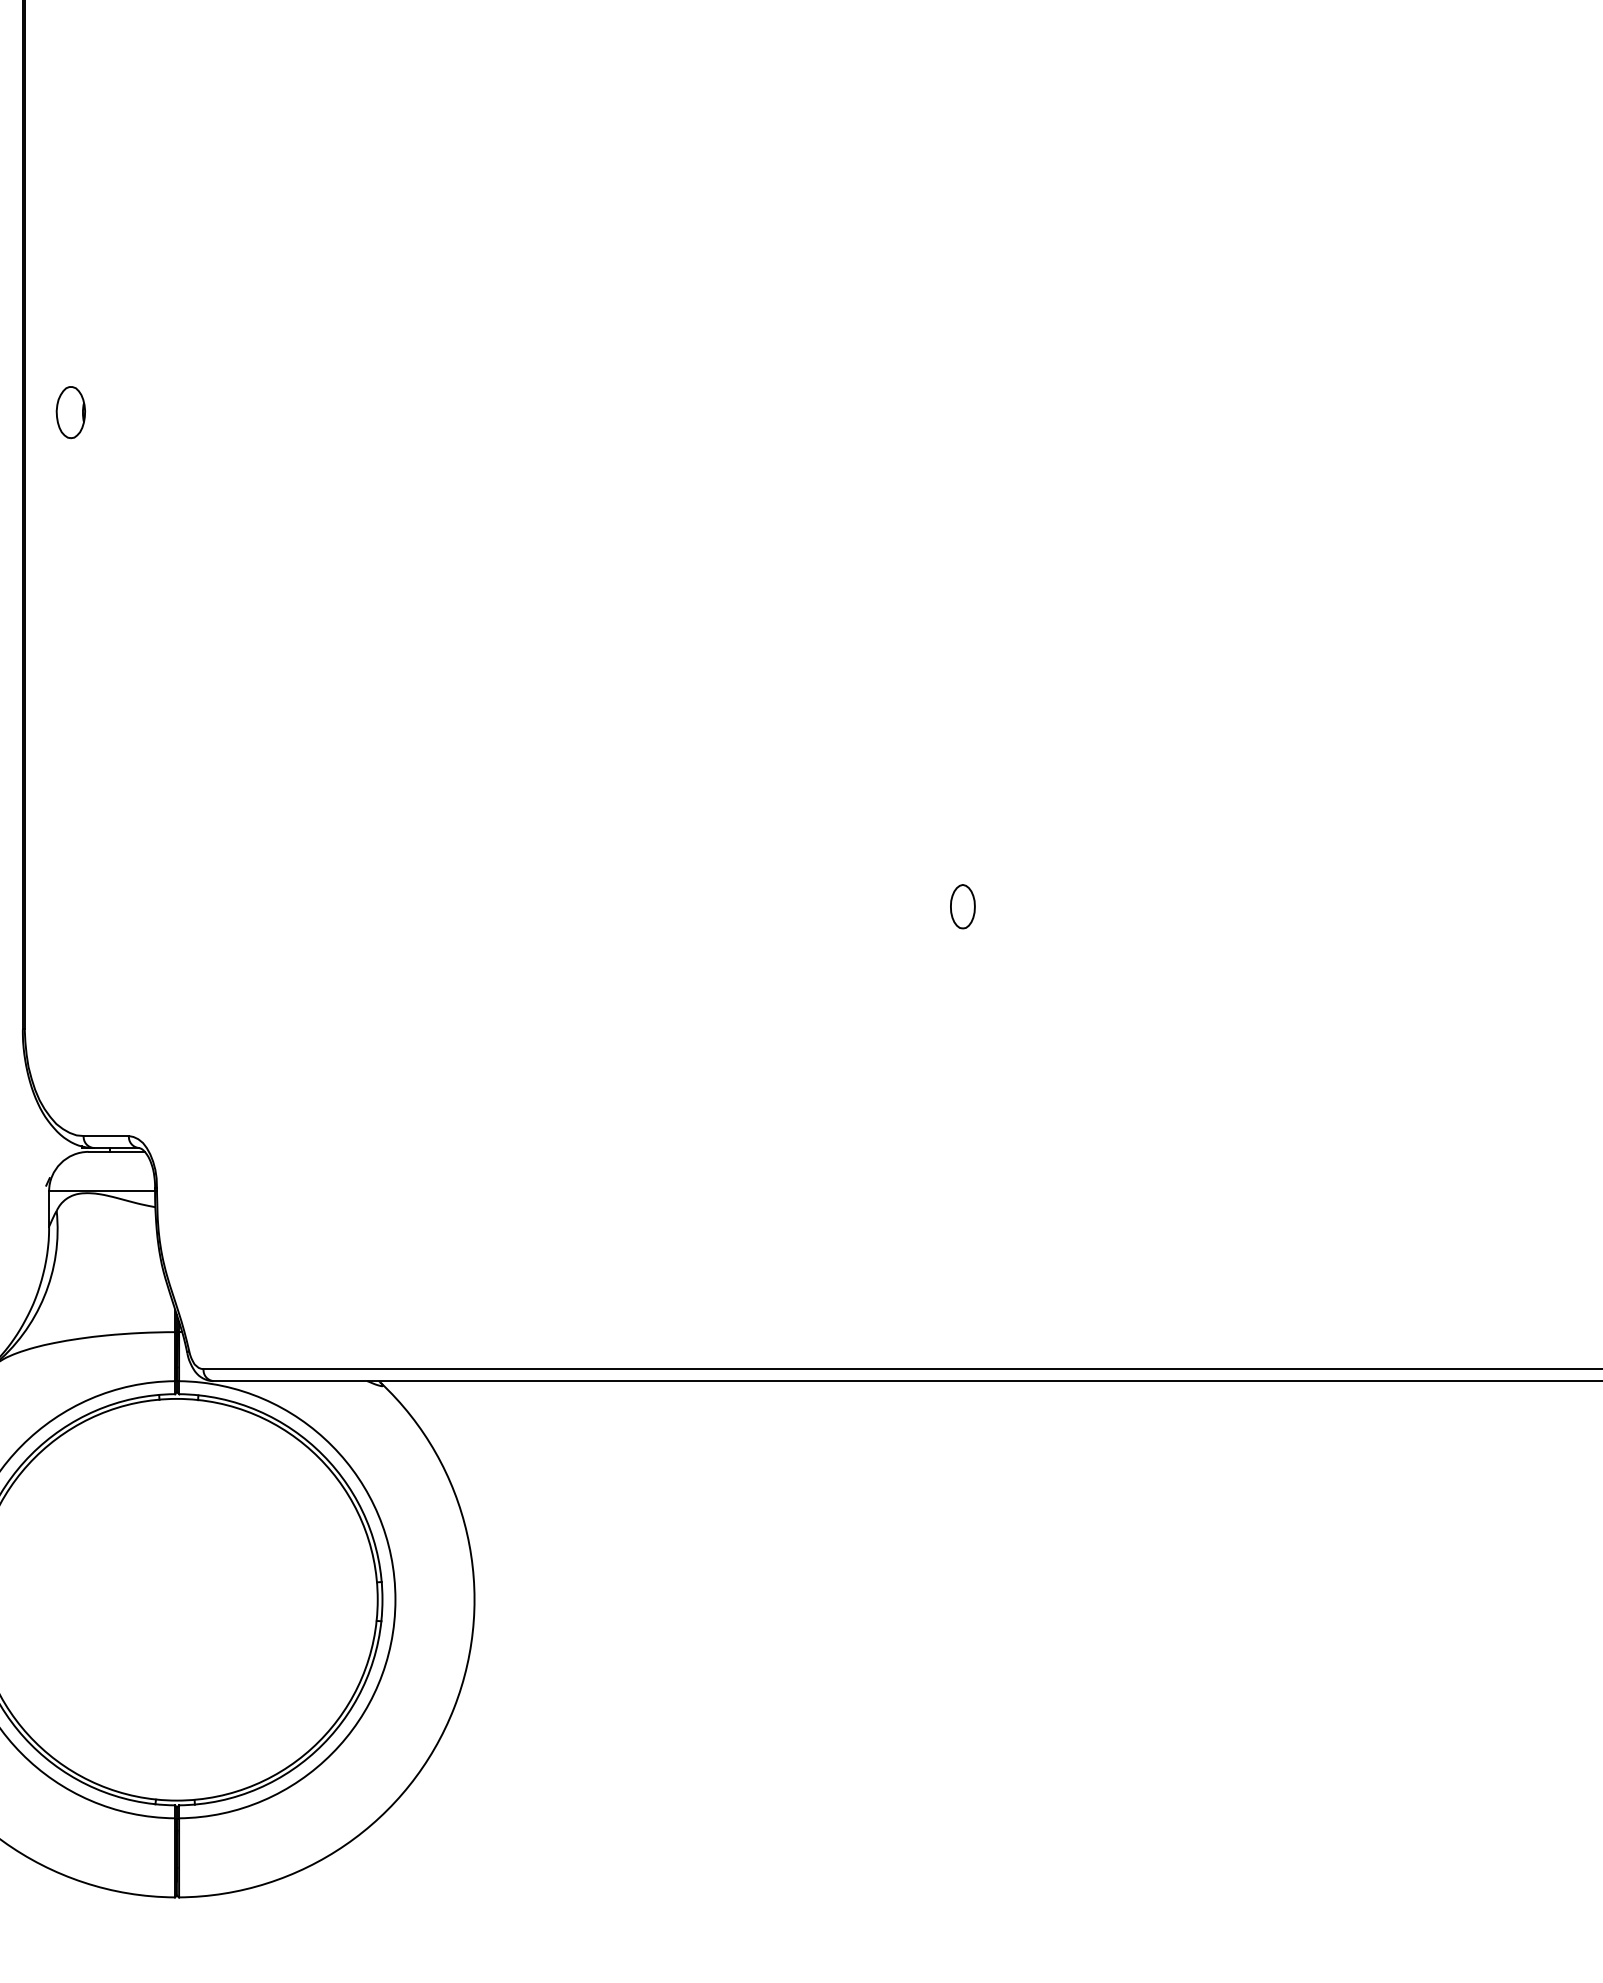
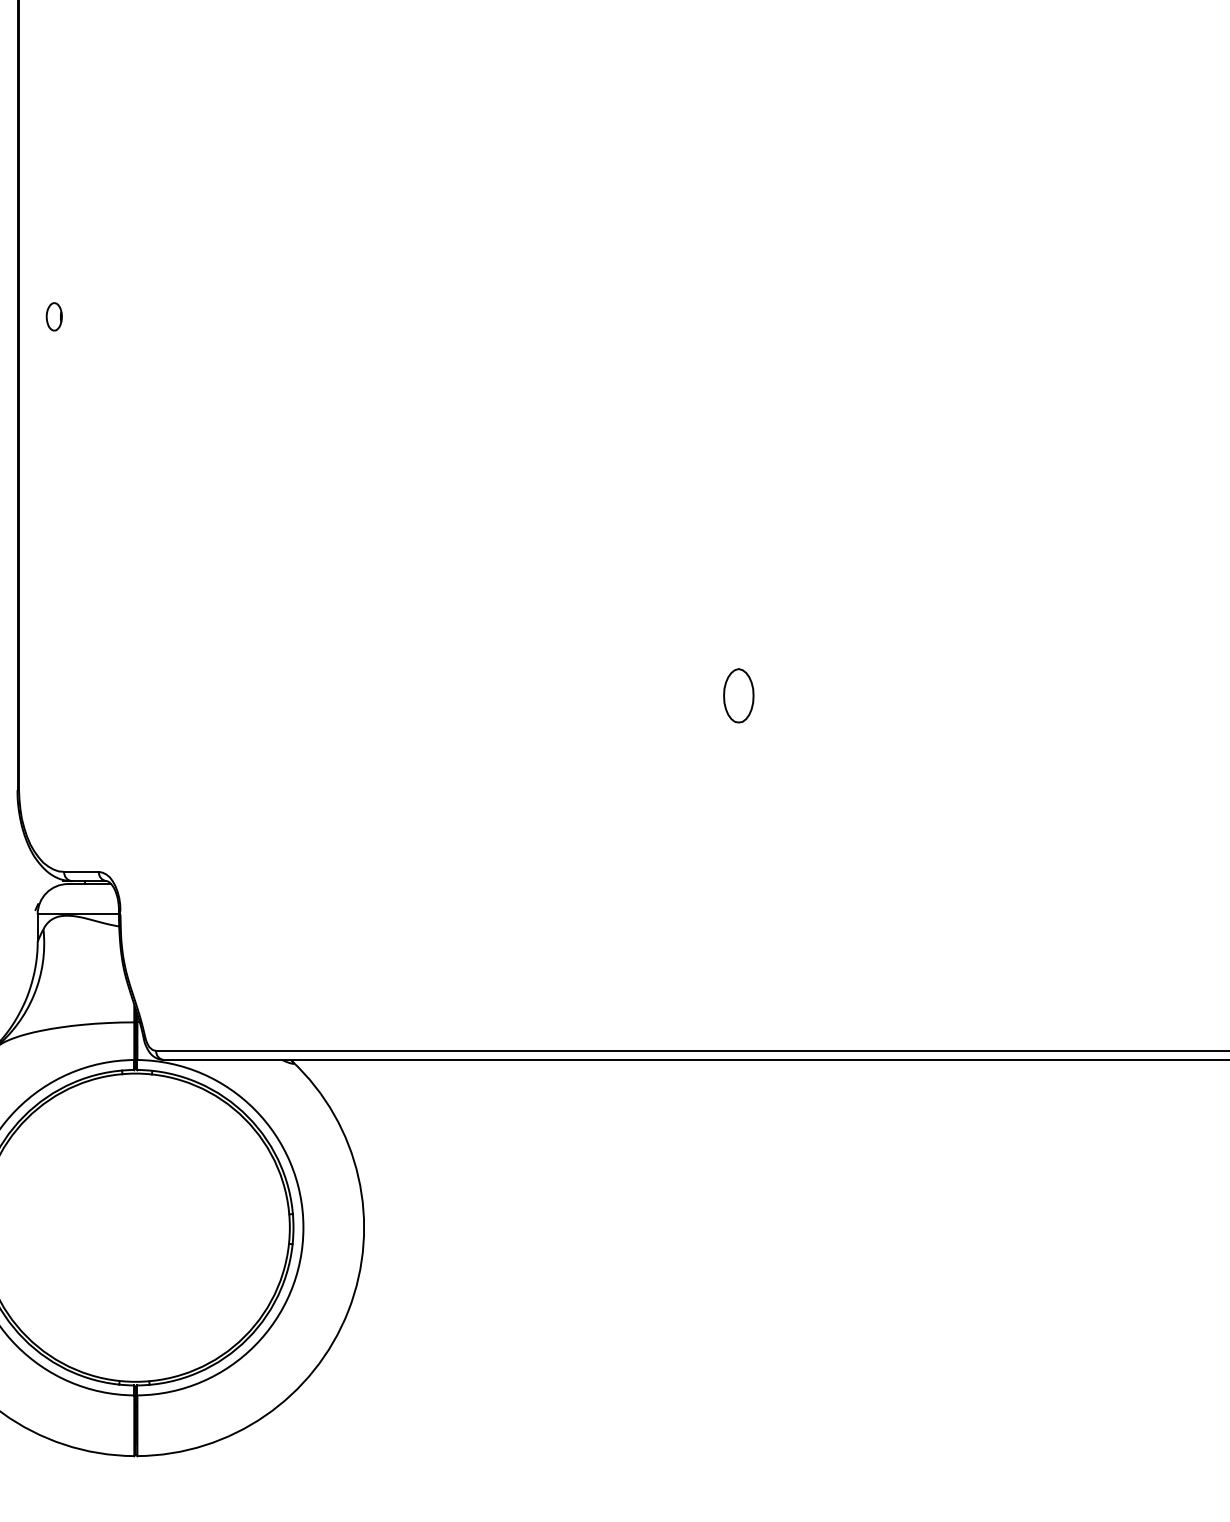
part: (70, 412) -> (54, 316), size x0.7
part: (962, 906) -> (738, 695), size x1.6

